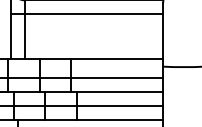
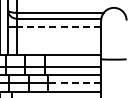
line: (93, 14) -> (58, 27), solid -> dashed
line: (119, 105) -> (74, 83), solid -> dashed

